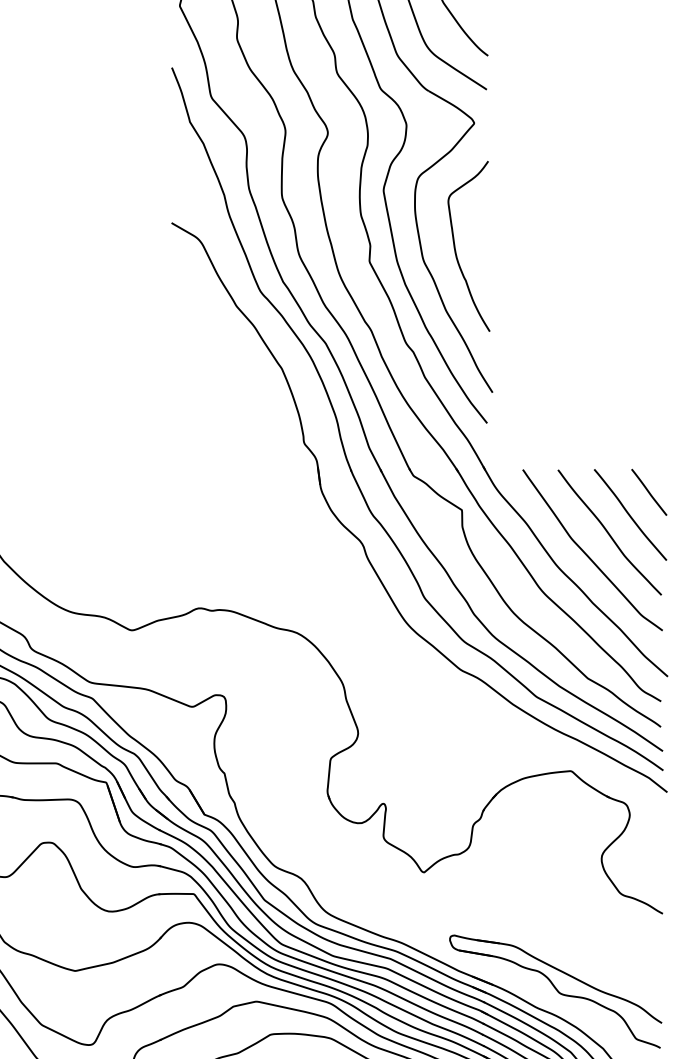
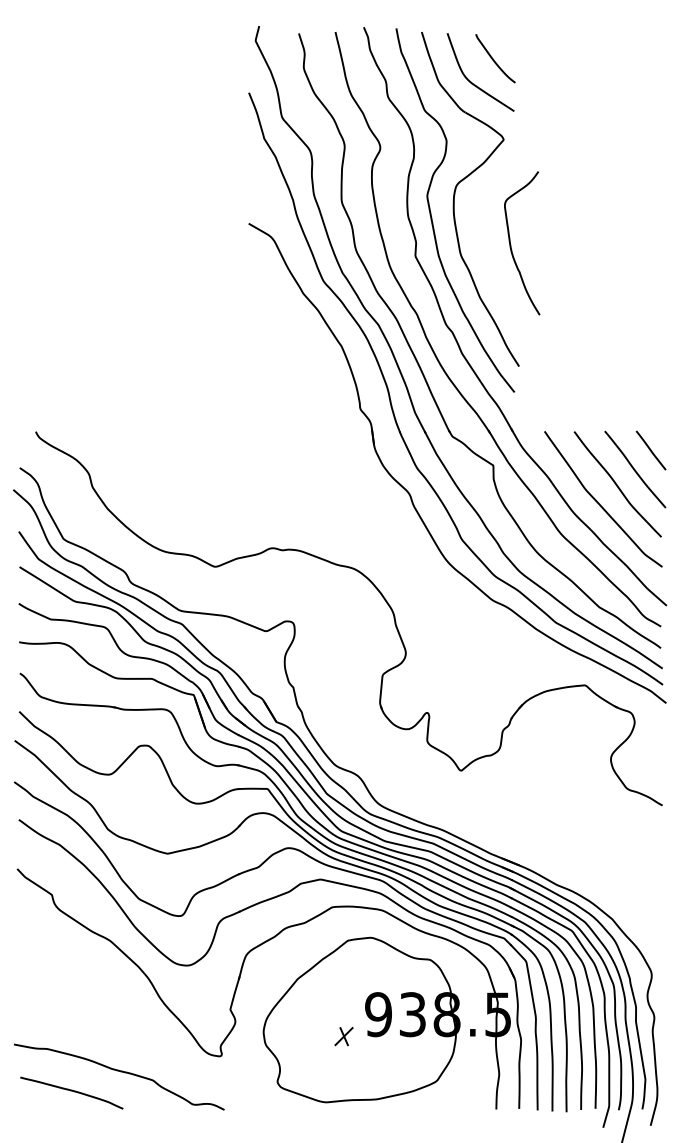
curve: (456, 247) -> (511, 244), moved
part: (554, 992) -> (571, 871), removed

